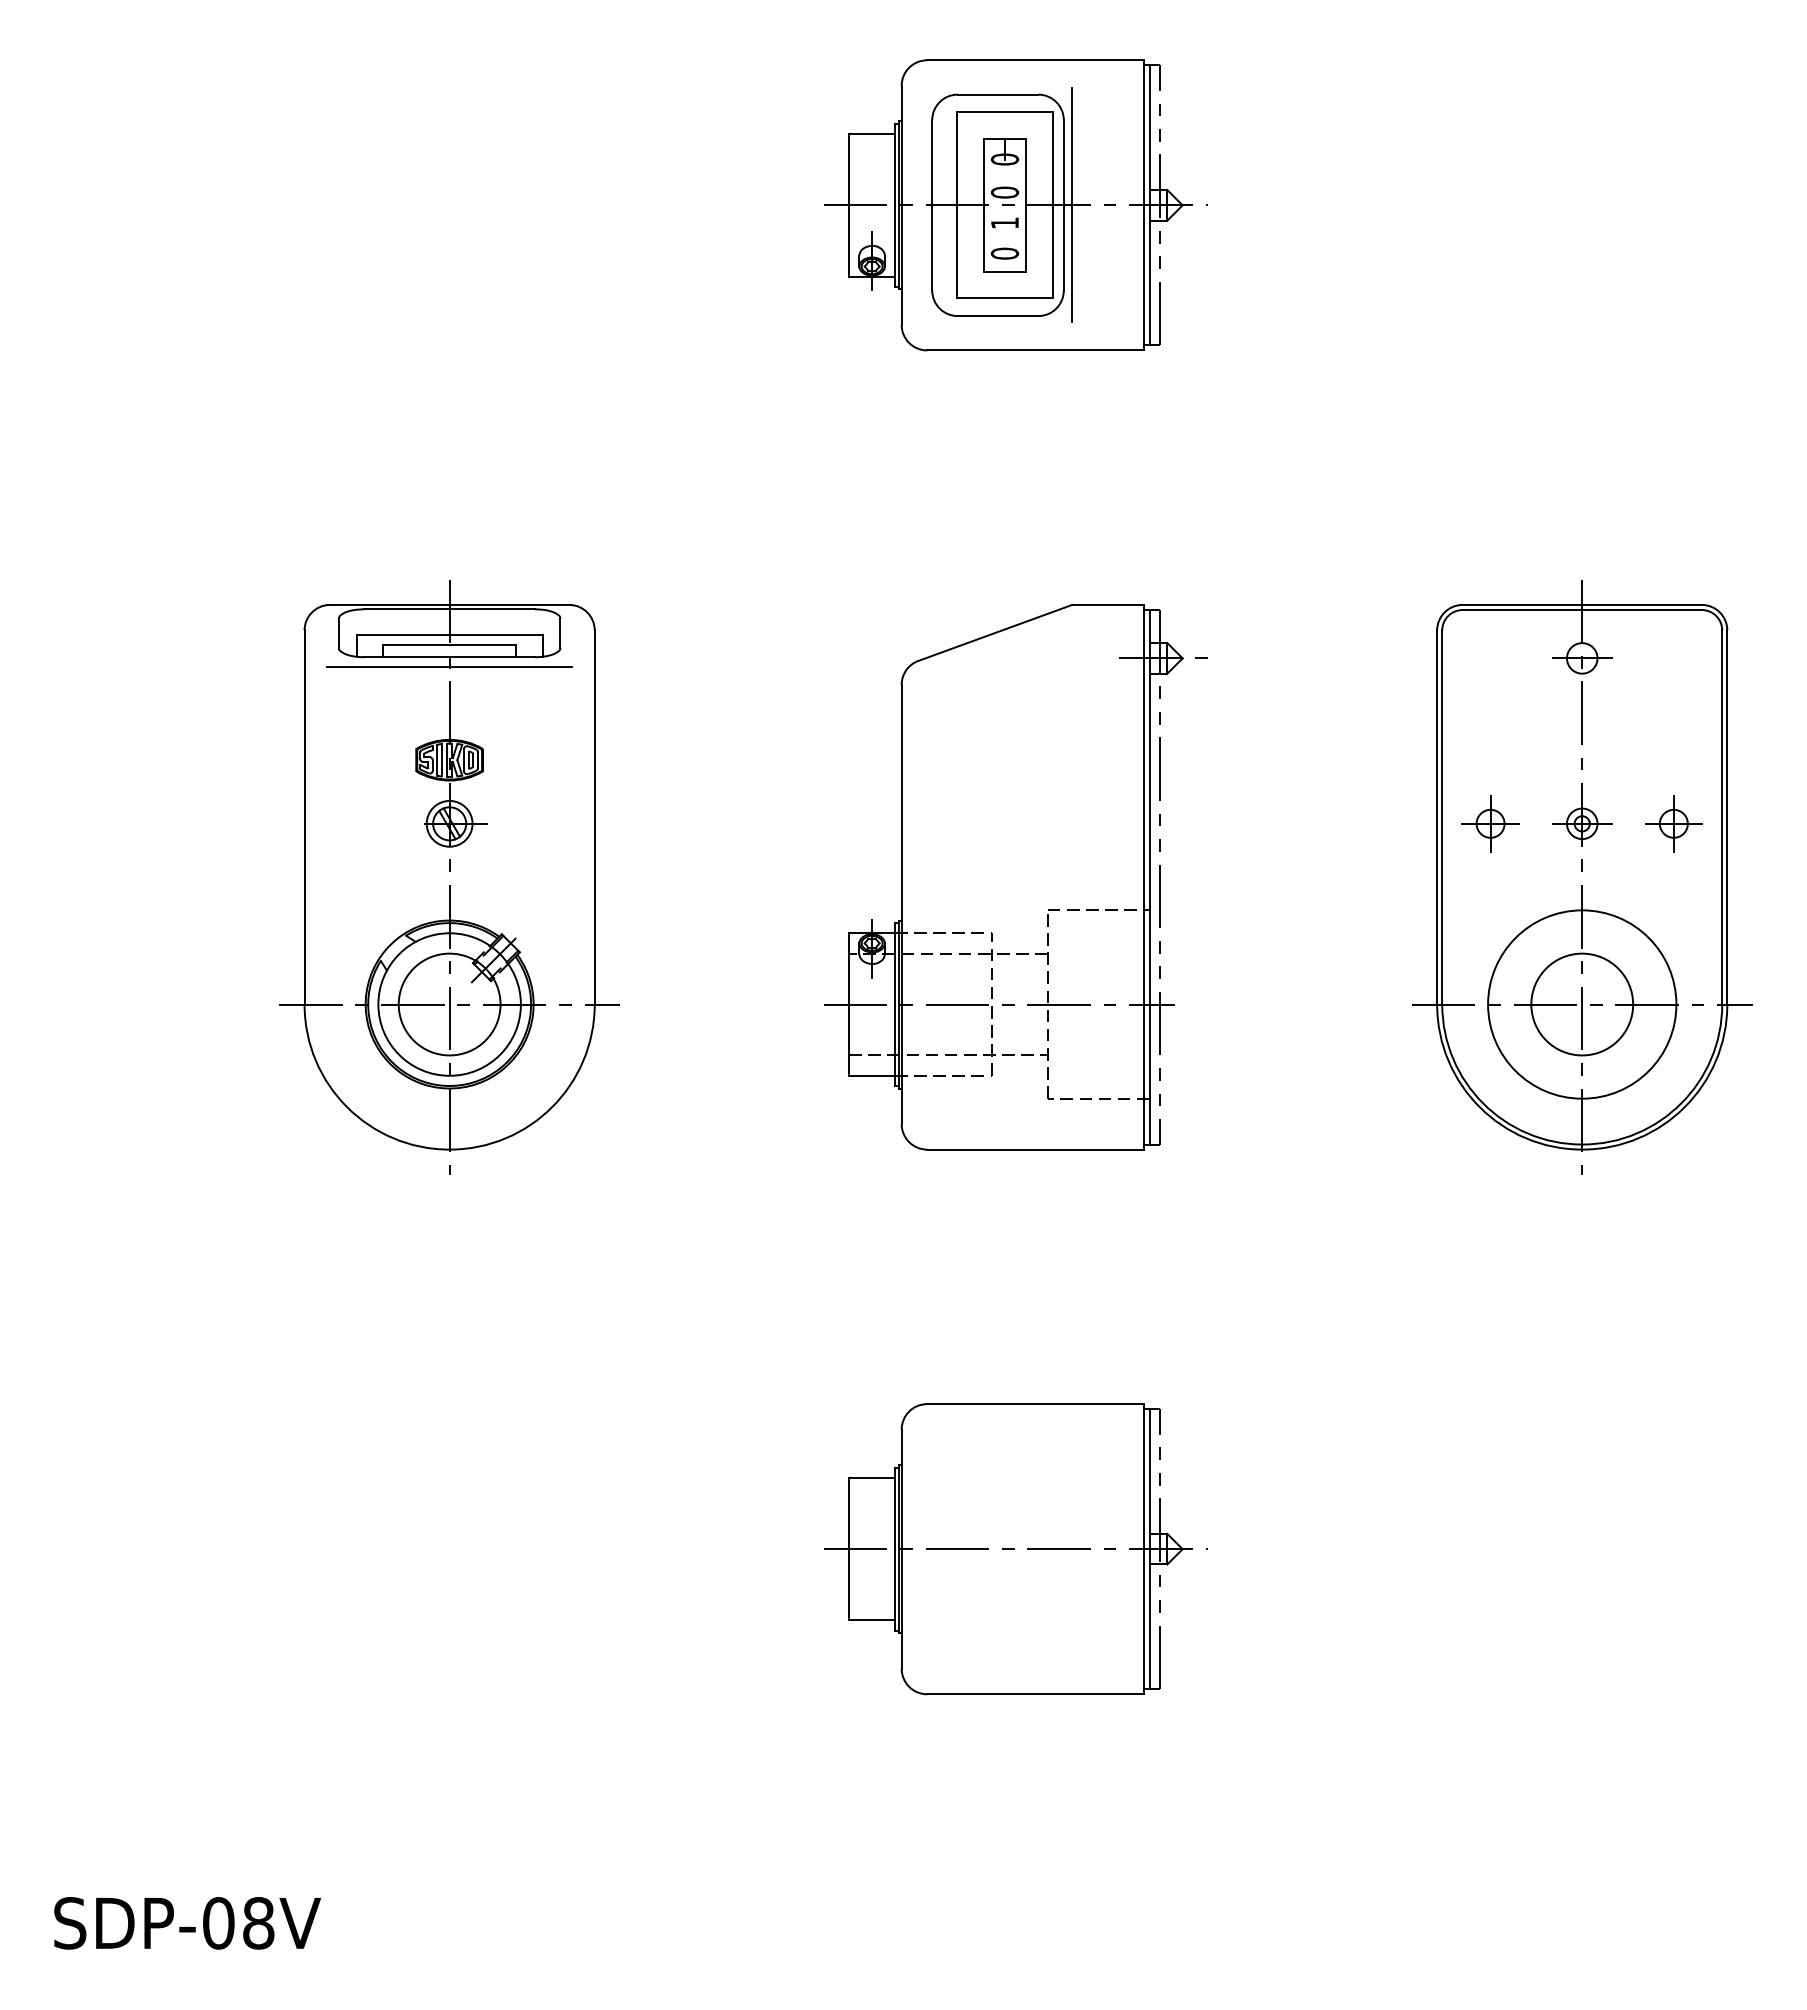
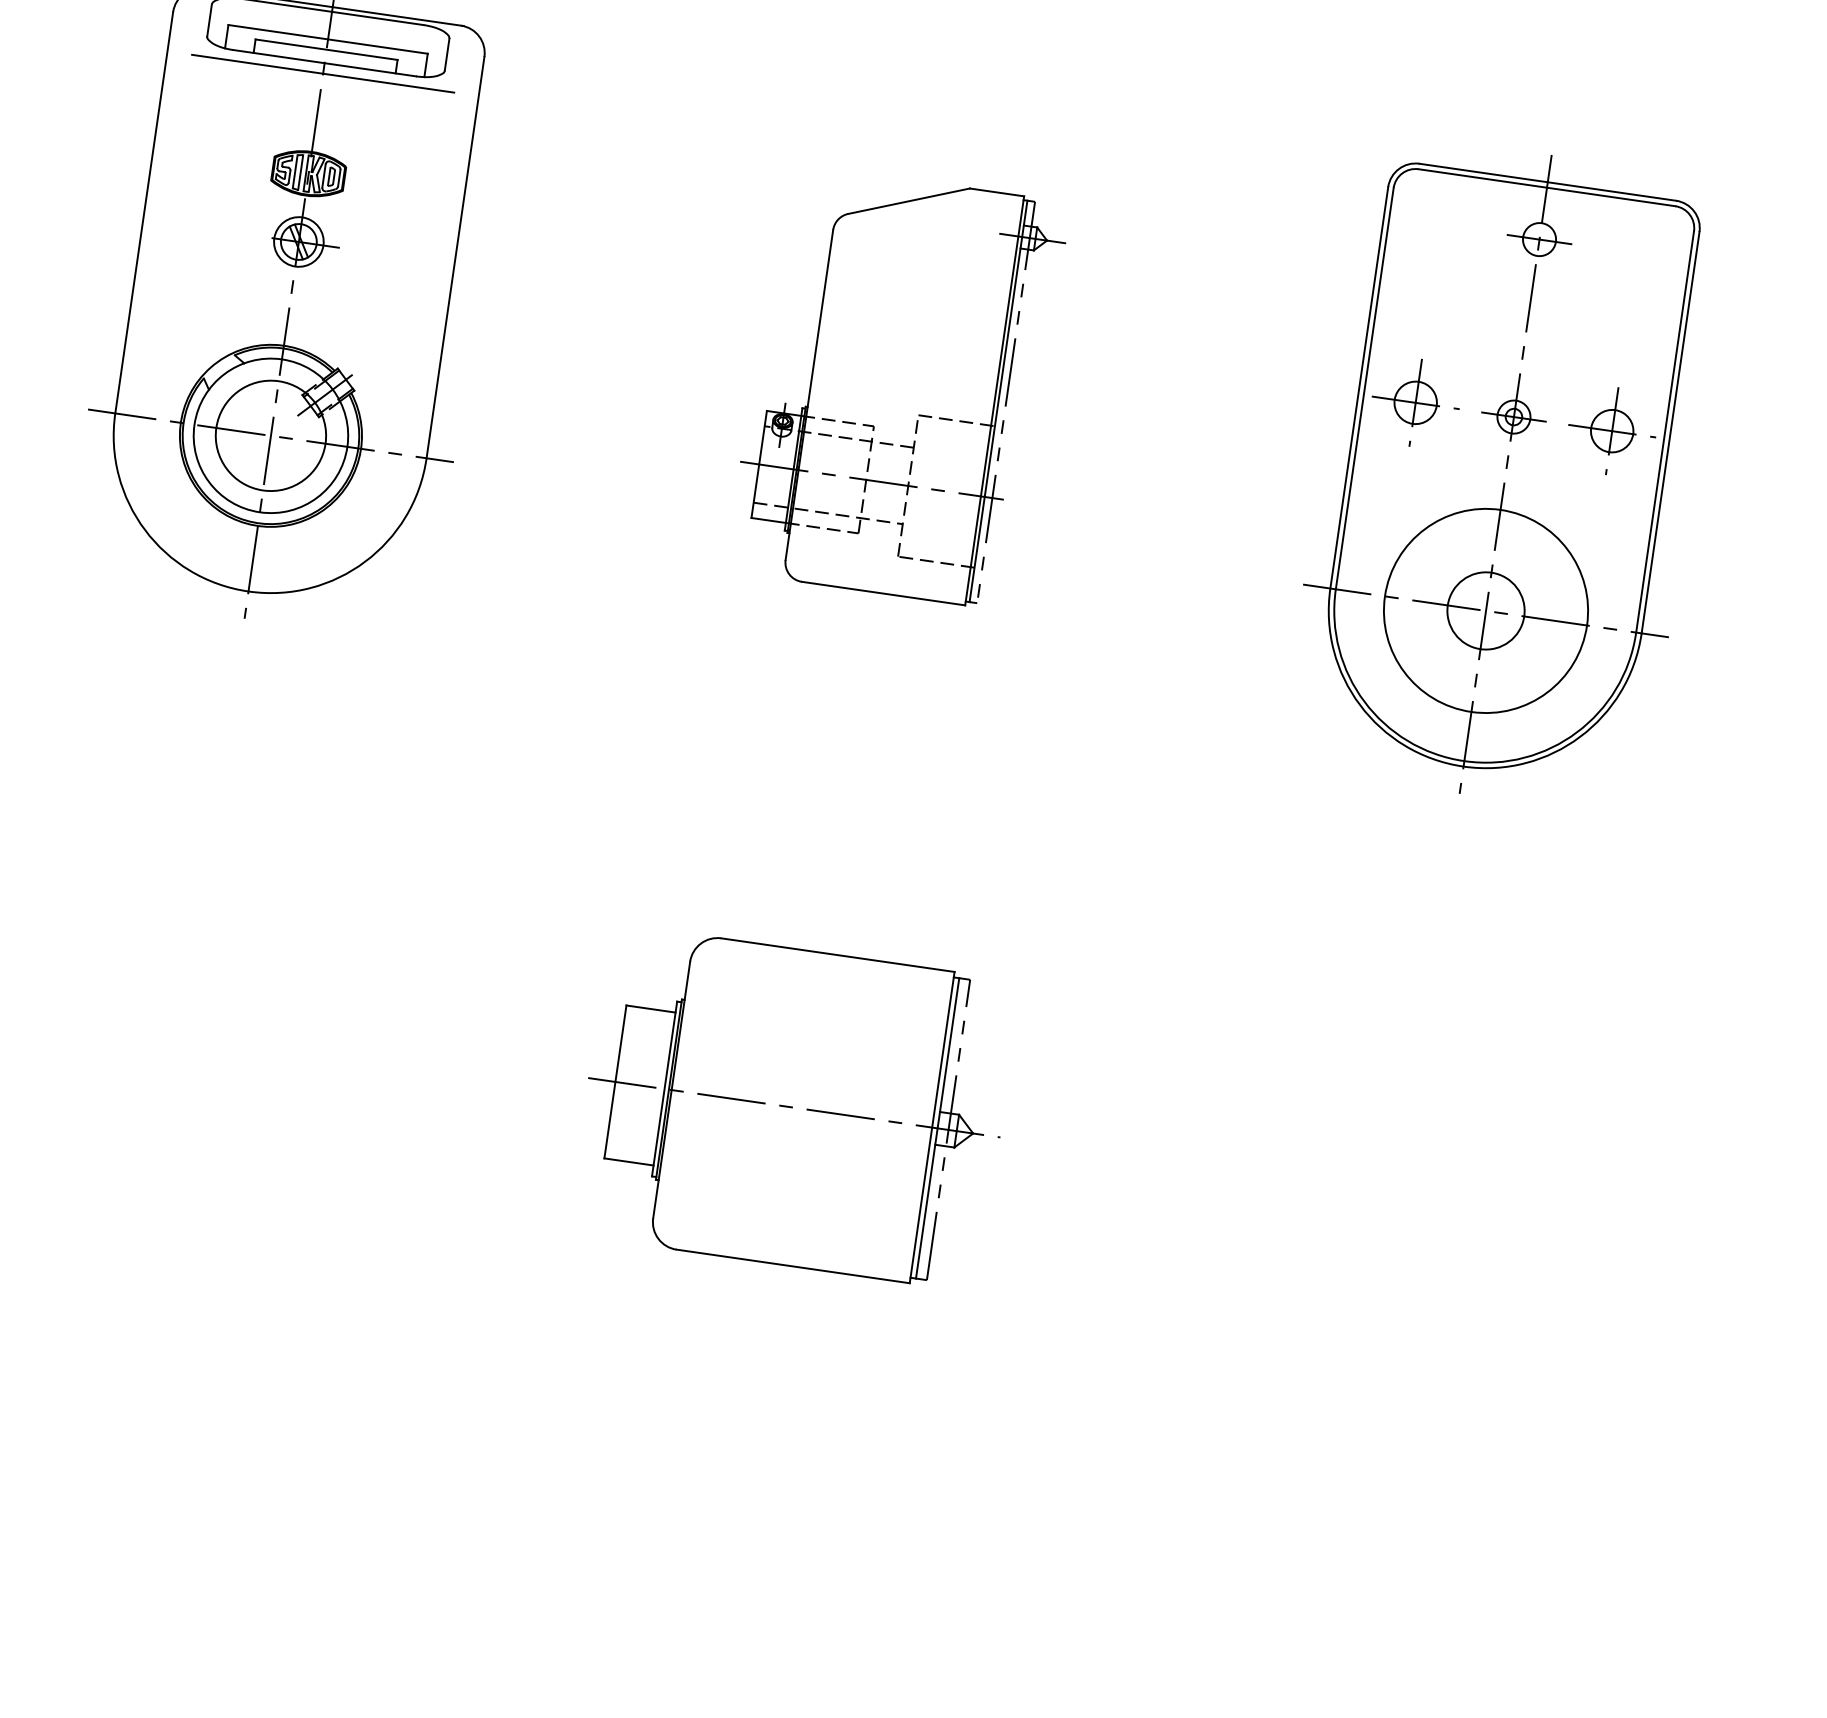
part: (1490, 823) -> (1415, 402), size x1.4
part: (1673, 823) -> (1611, 430), size x1.4
part: (1015, 877) -> (897, 387), size x0.7
circle: (1582, 1004) -> (1486, 610), size x0.7

